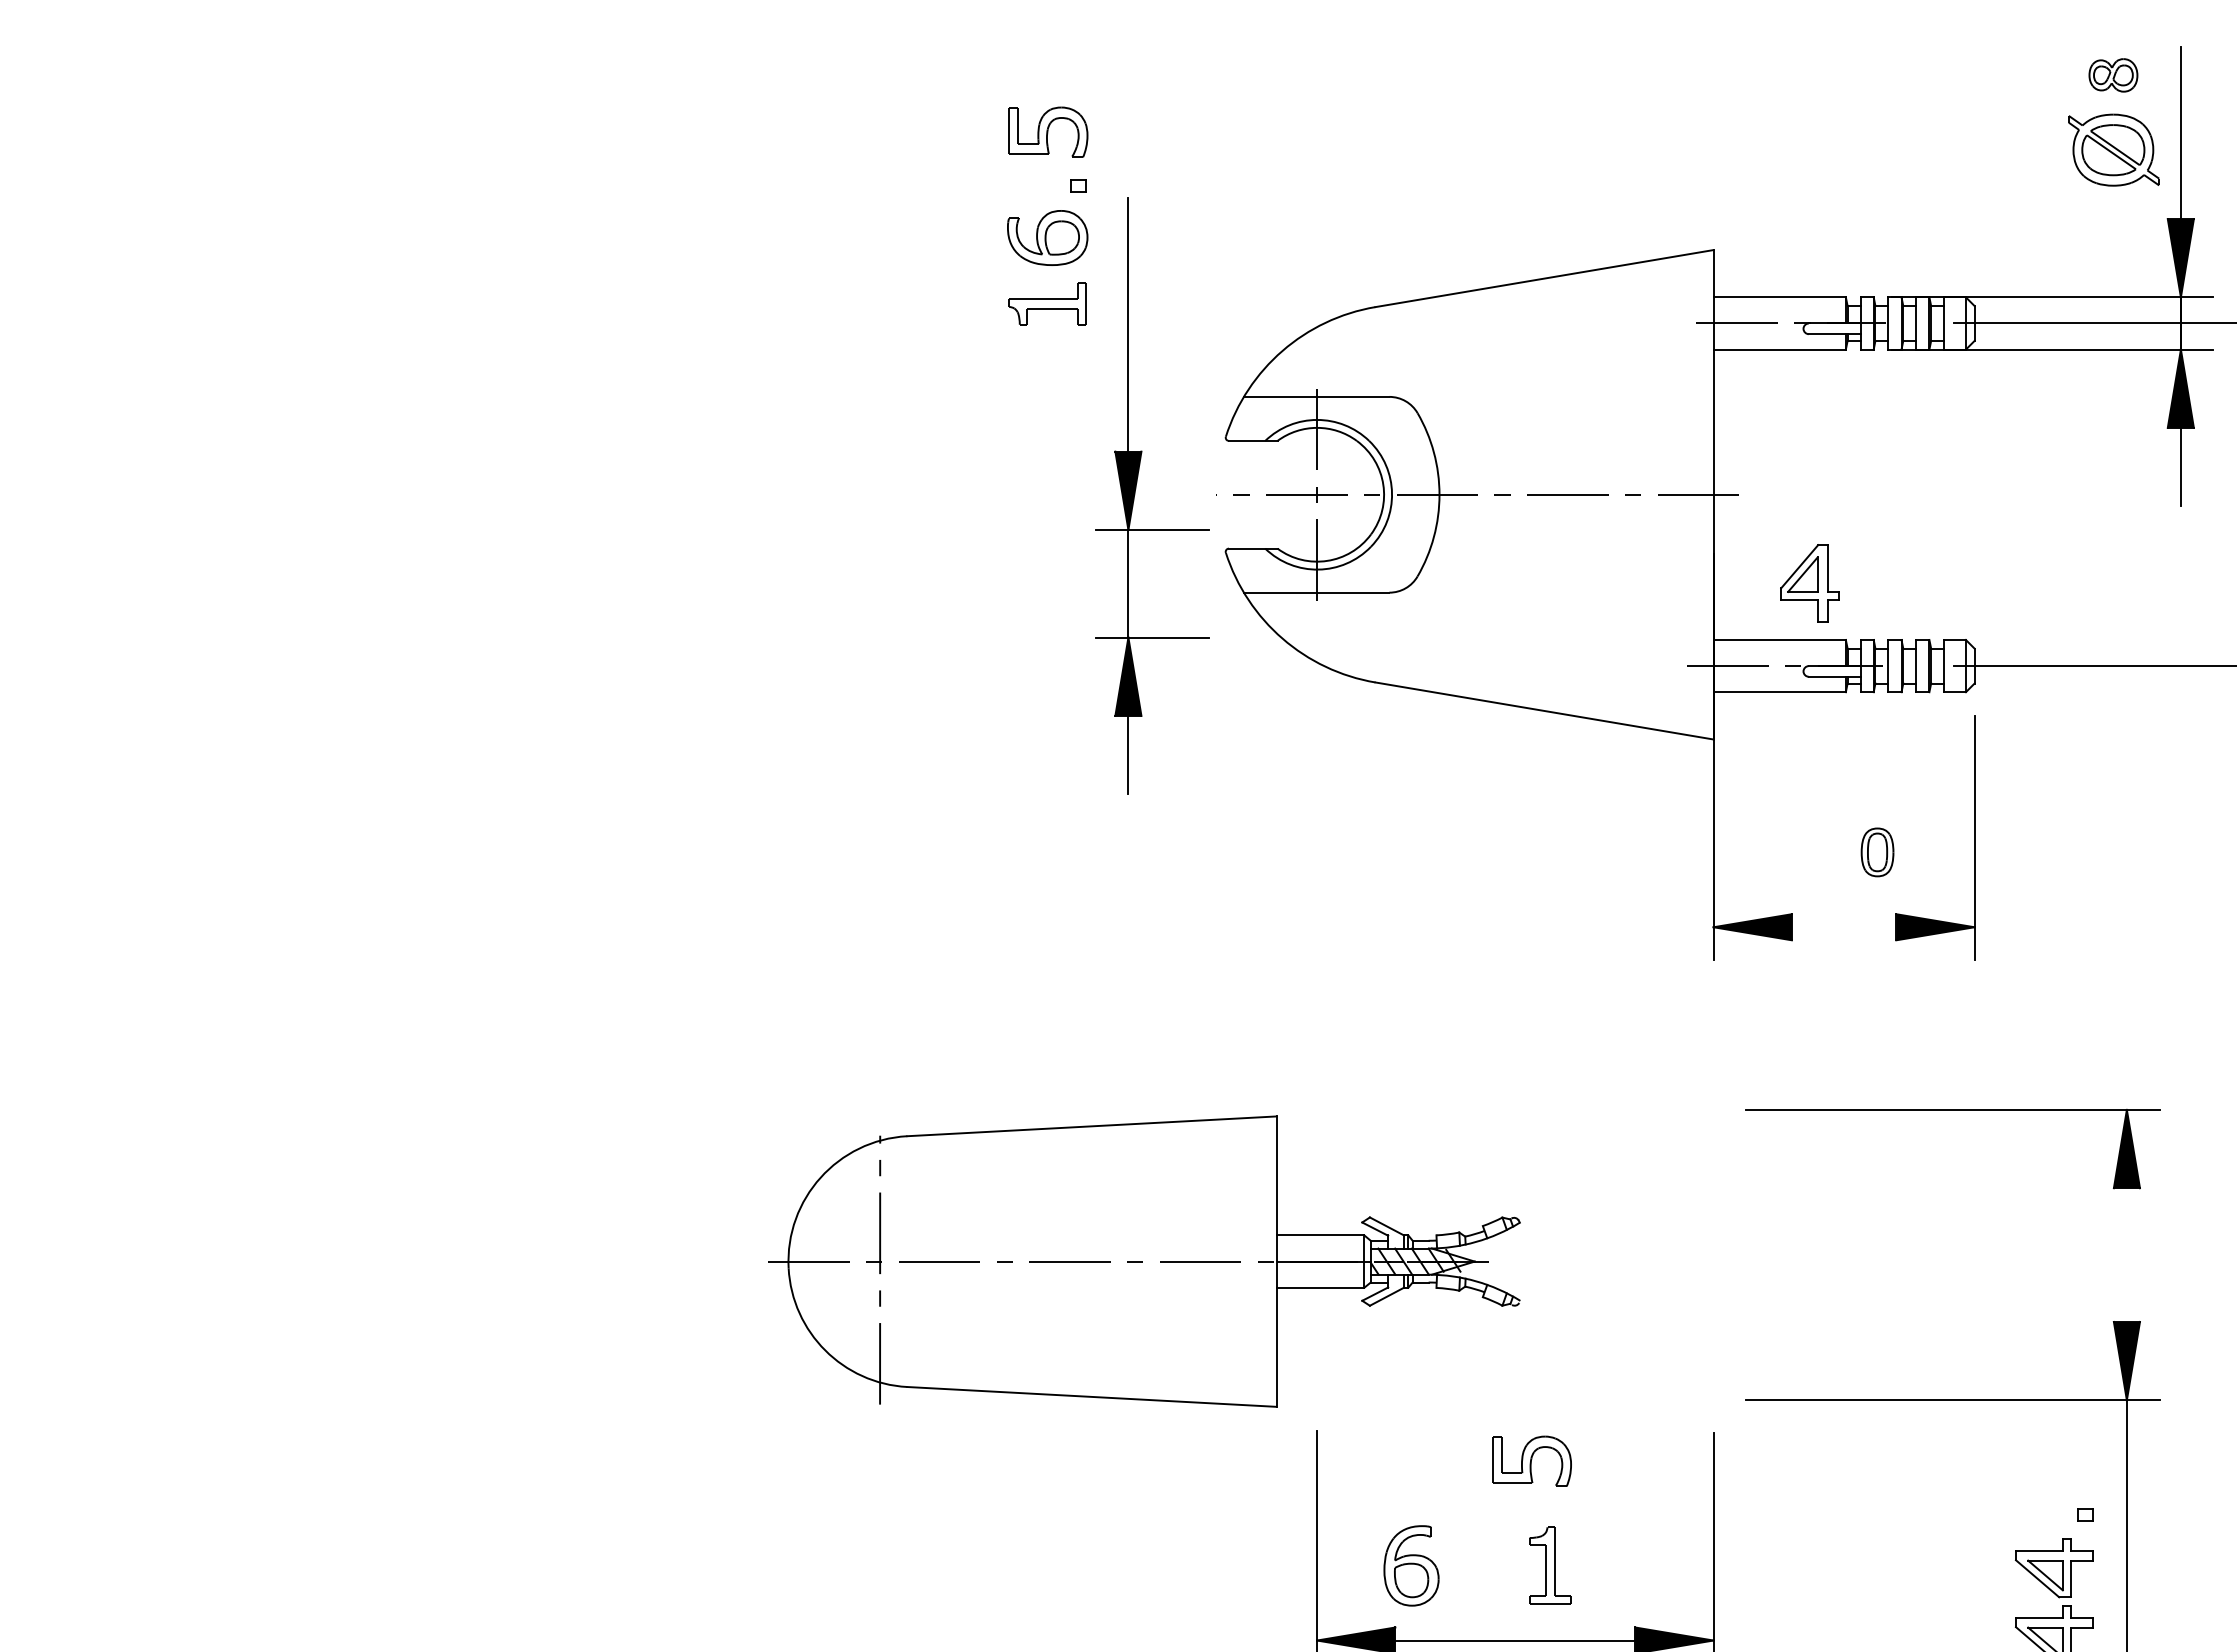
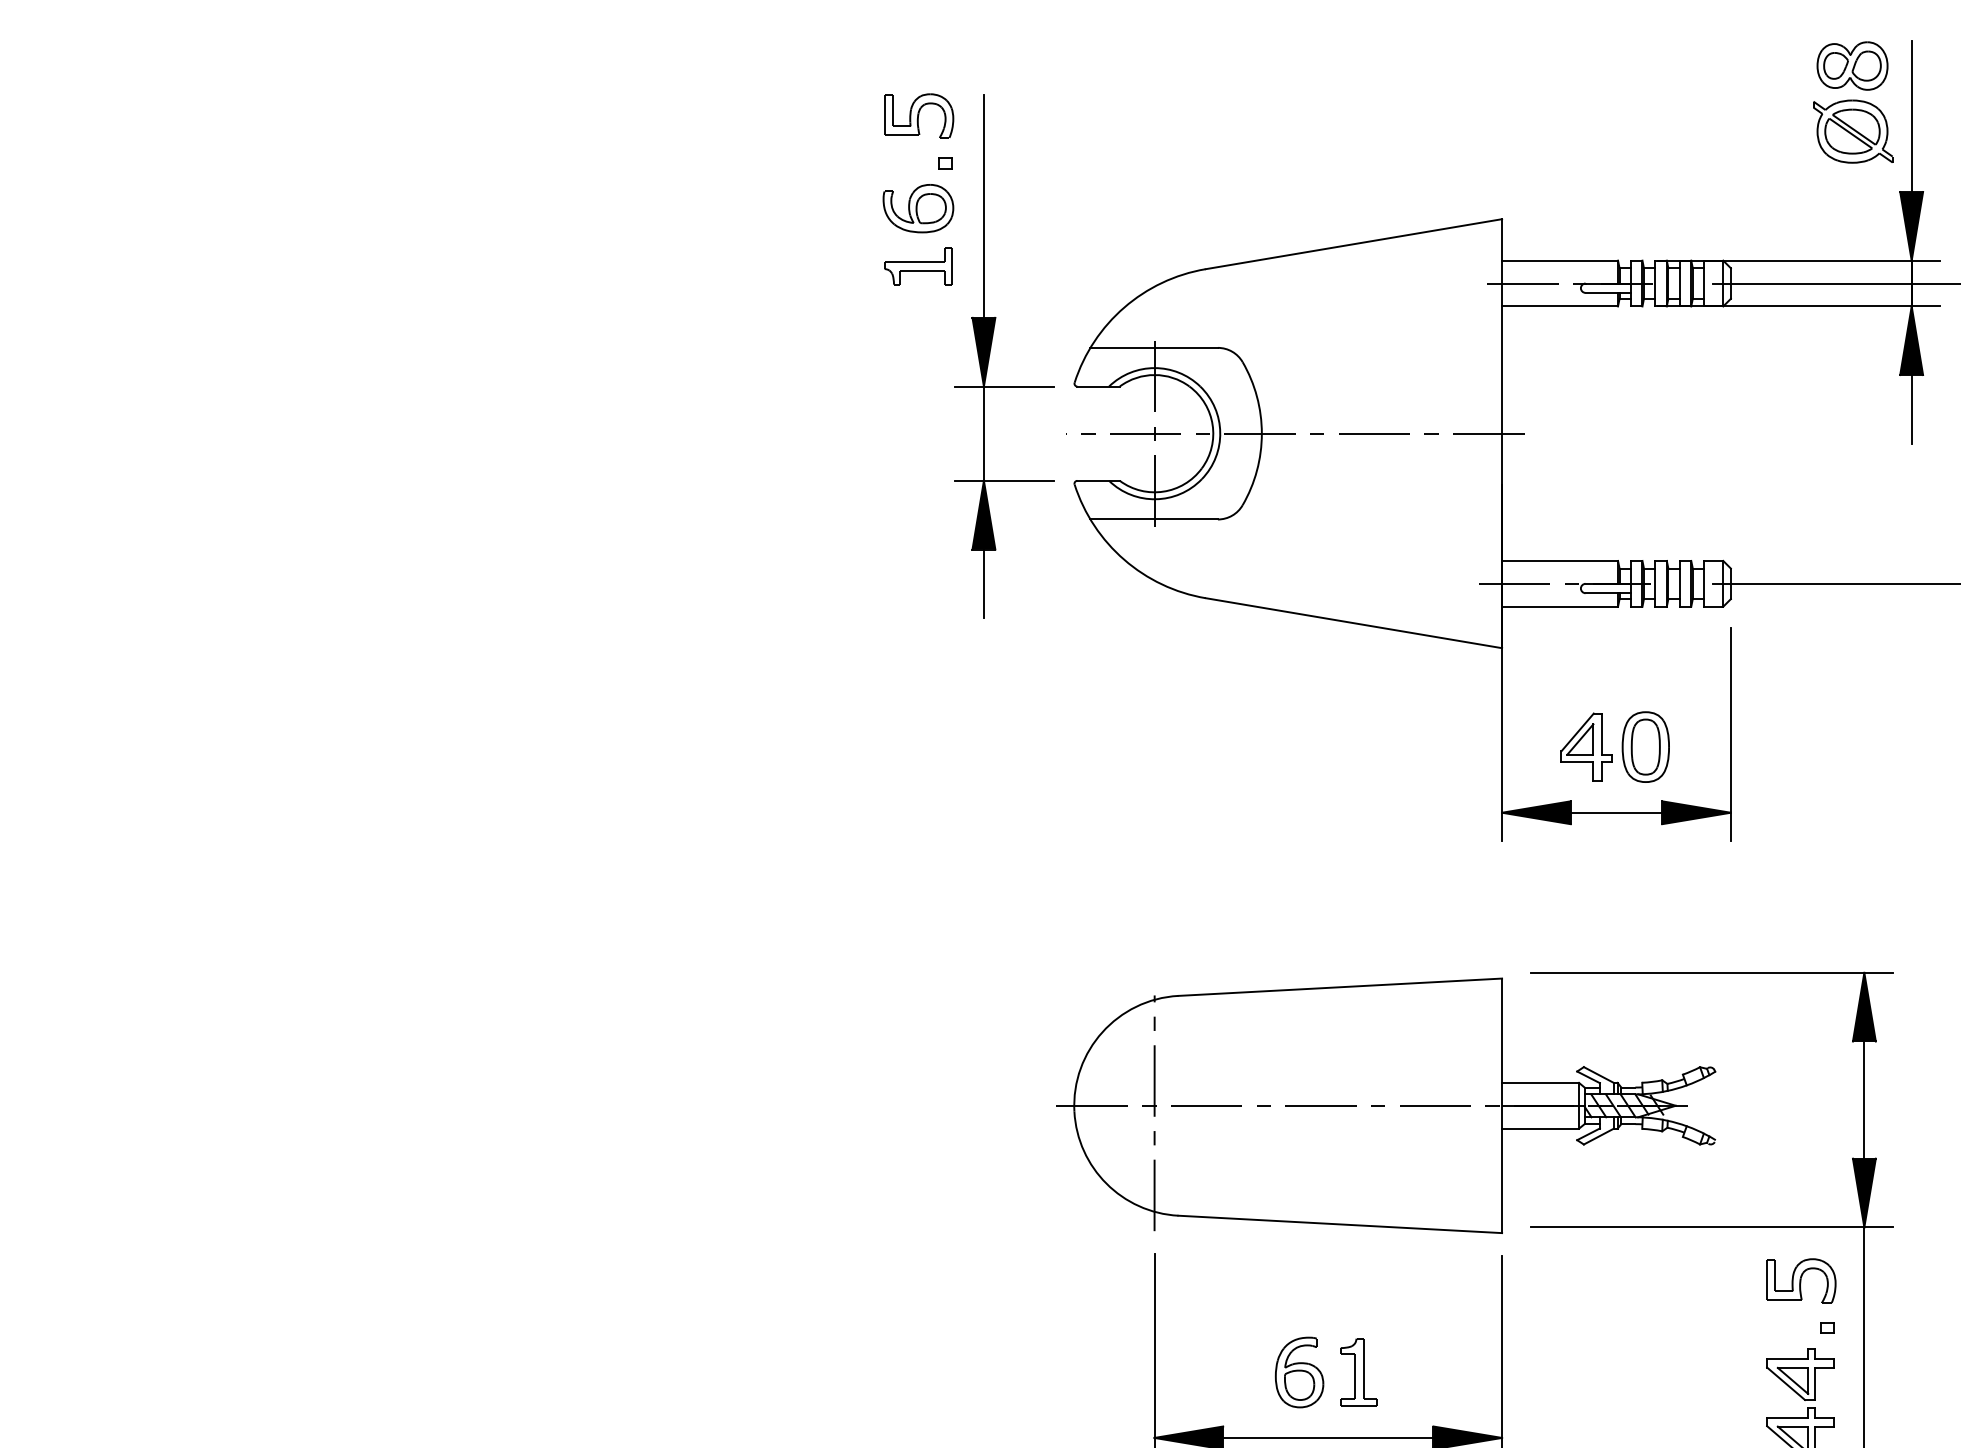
part: (2113, 75) -> (1852, 66), size x1.67
part: (1135, 495) -> (990, 356), moved
part: (1809, 583) -> (1586, 747), moved
part: (1877, 852) -> (1645, 747), size x1.67
line: (1843, 927) -> (1615, 812), added
line: (2126, 1254) -> (1864, 1099), added
part: (1144, 1261) -> (1386, 1105), moved
part: (1531, 1460) -> (1800, 1280), moved
part: (1411, 1565) -> (1299, 1372), moved

